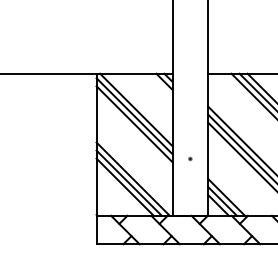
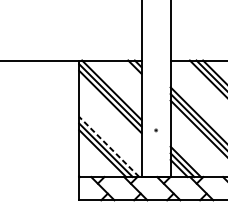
line: (133, 179) -> (109, 147), solid -> dashed

